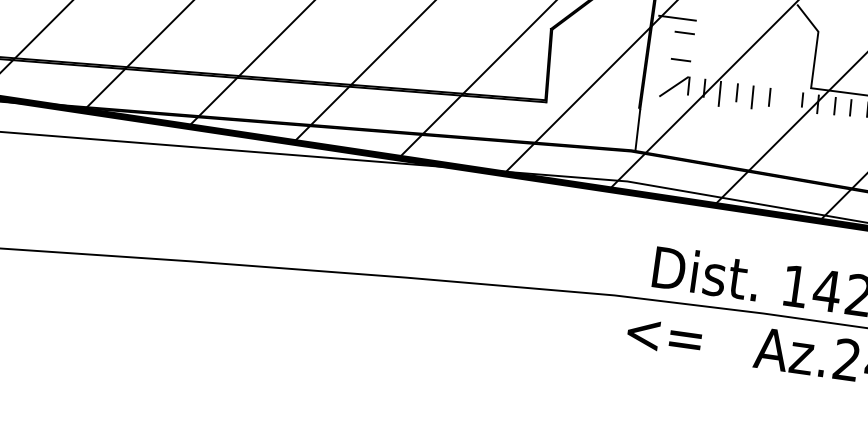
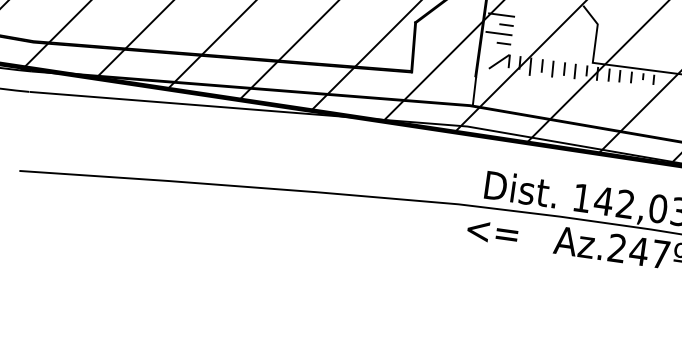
line: (673, 45) -> (498, 33), added
line: (784, 100) -> (574, 71), added

